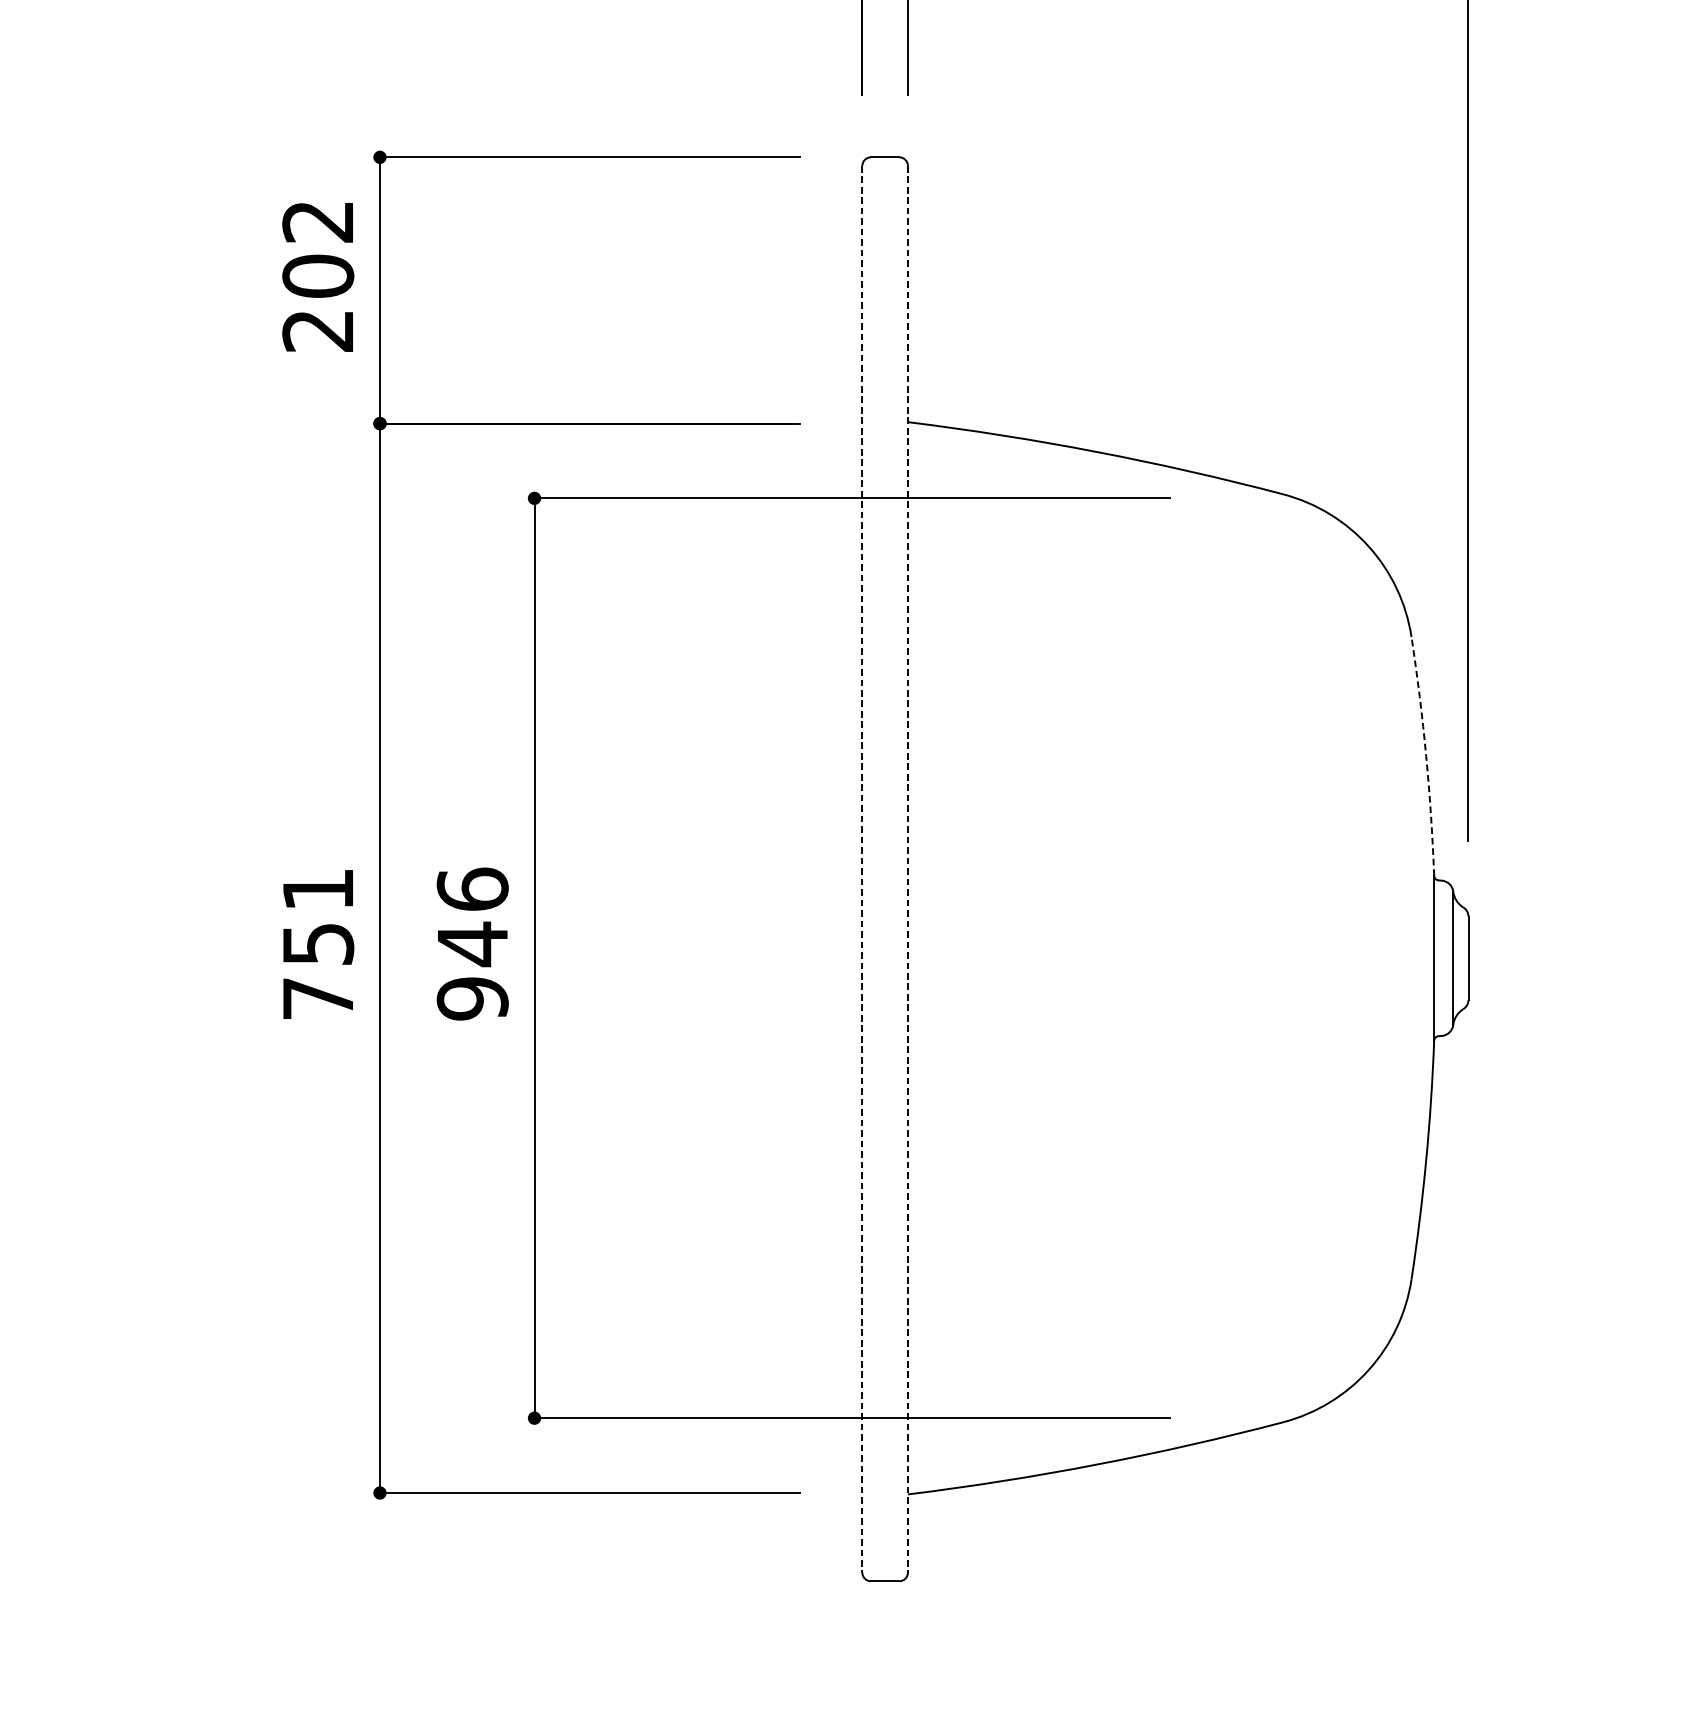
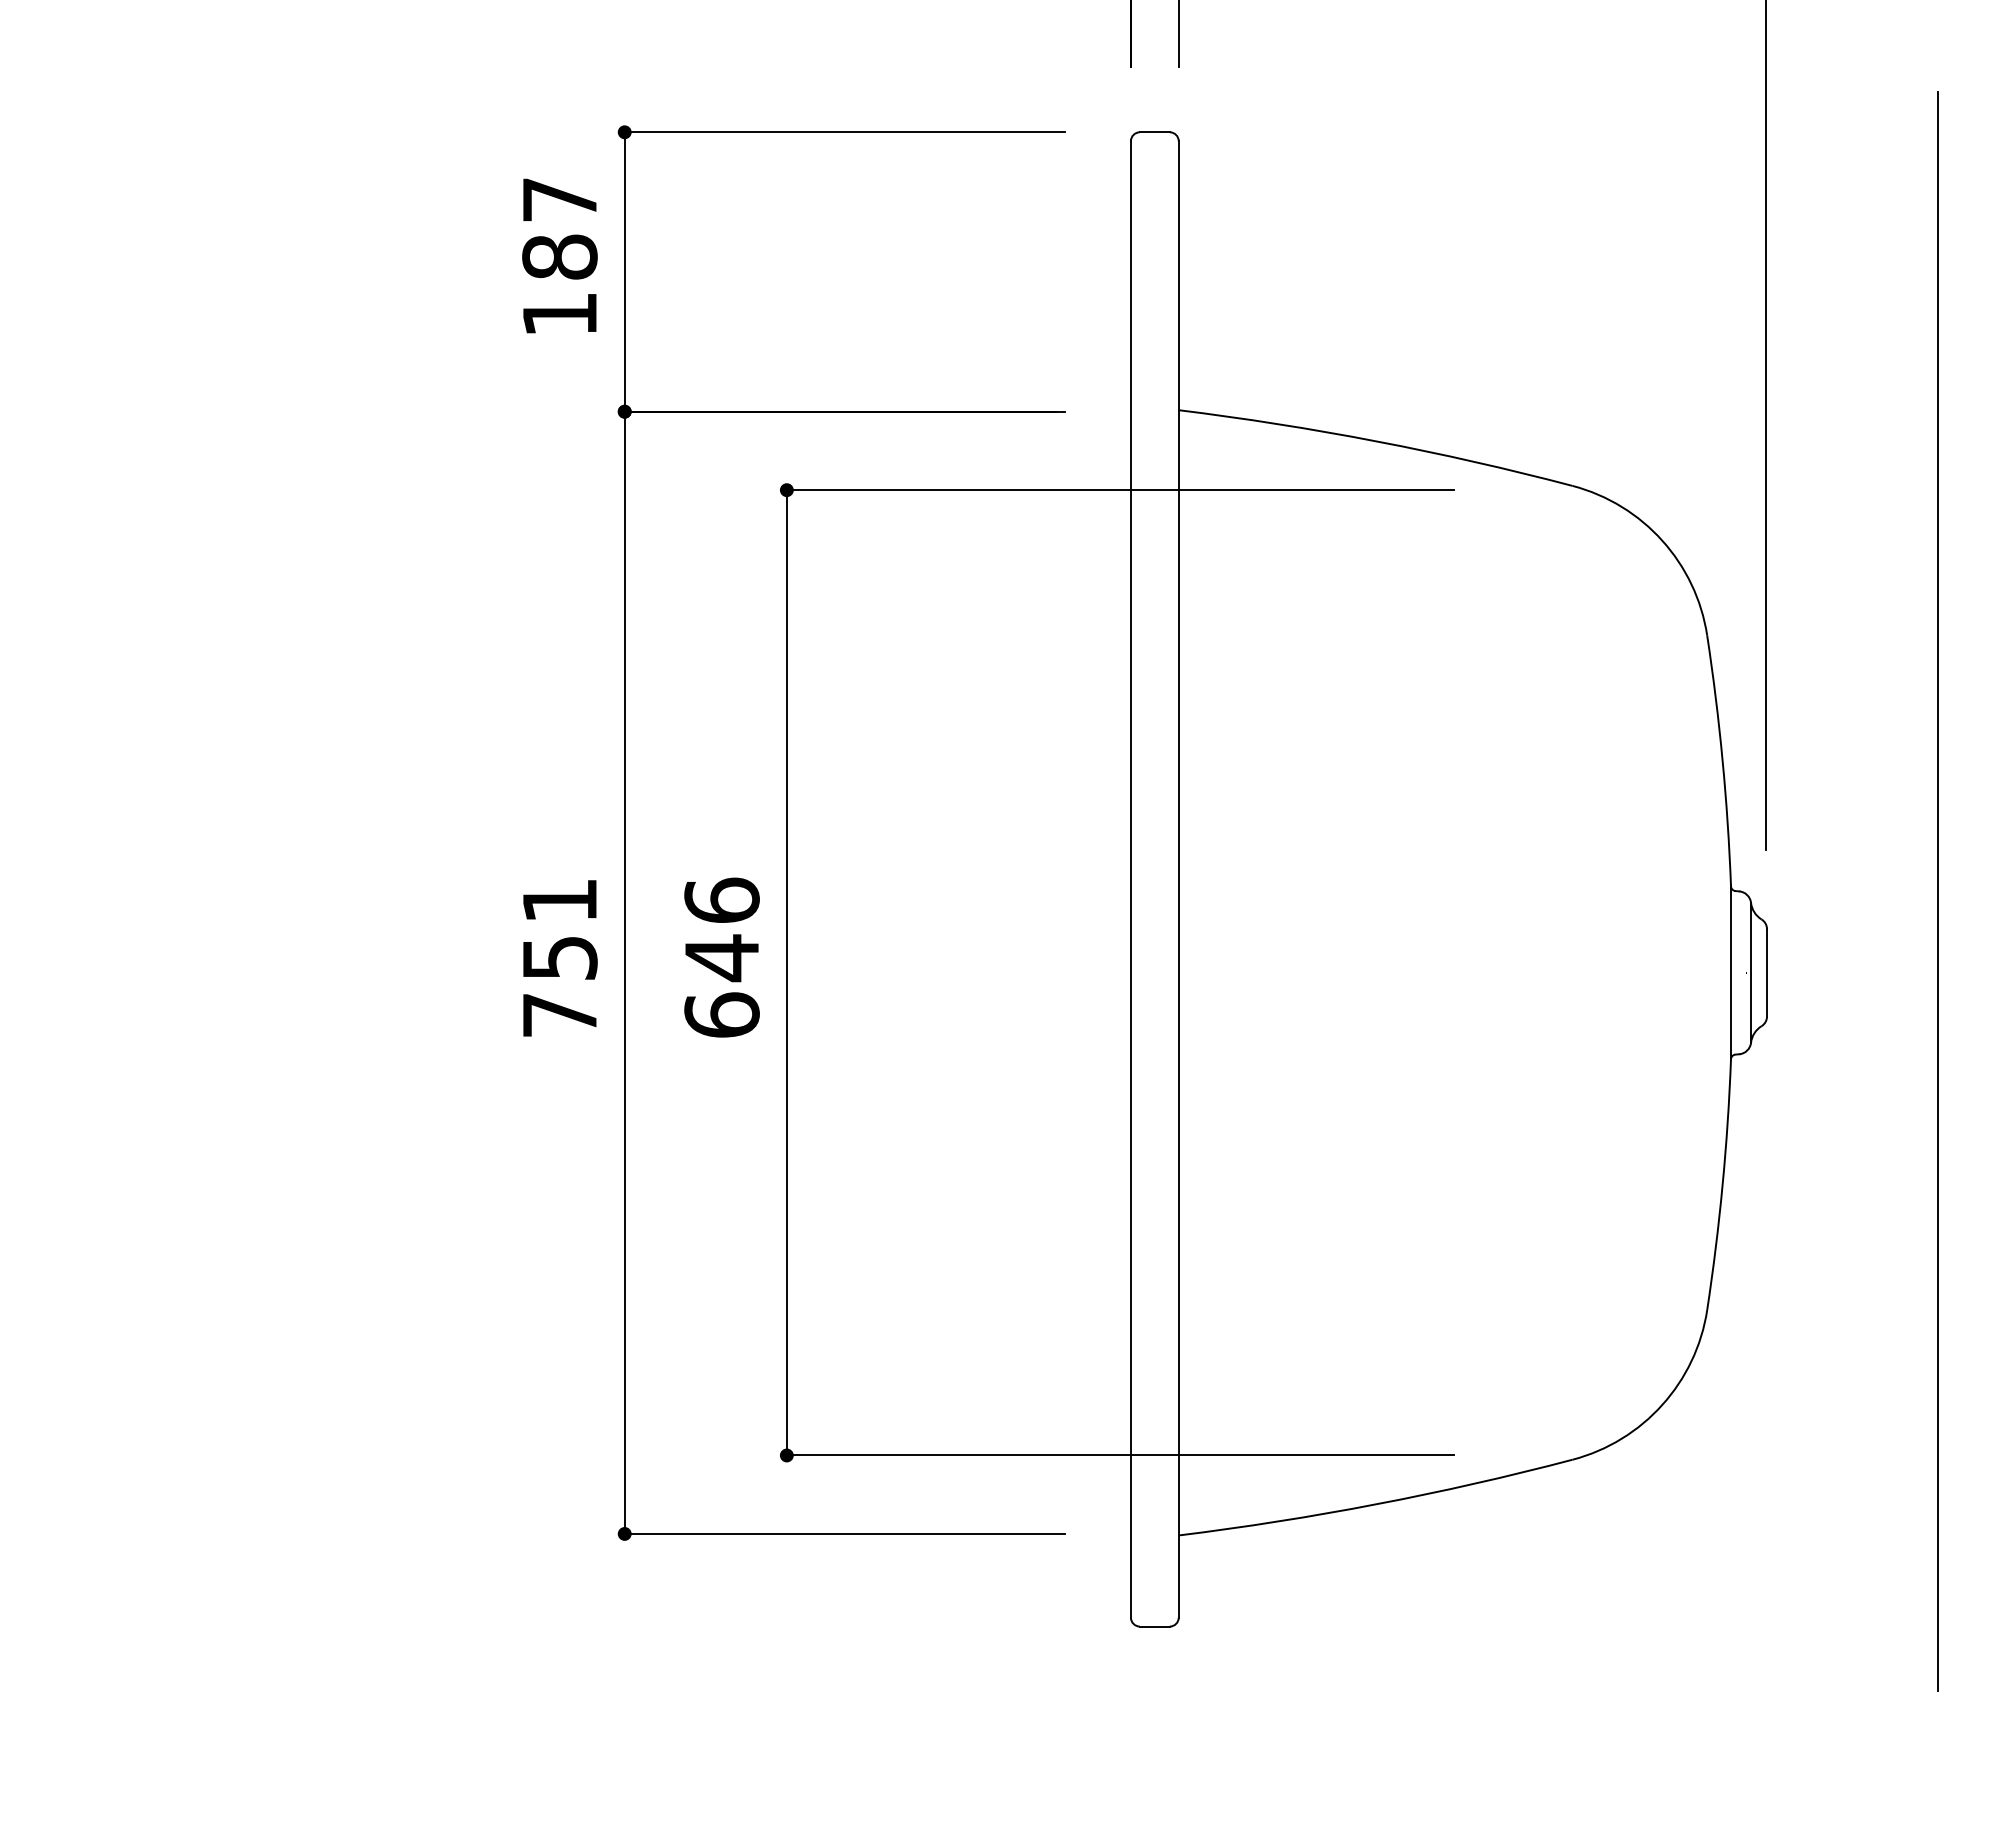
text: (317, 276) -> (559, 257), 202 -> 187
arc: (1426, 755) -> (1722, 760), dashed -> solid
line: (861, 869) -> (1130, 879), dashed -> solid
line: (907, 869) -> (1178, 879), dashed -> solid
line: (1630, 880) -> (1937, 891), added
text: (472, 998) -> (721, 1015), 946 -> 646

